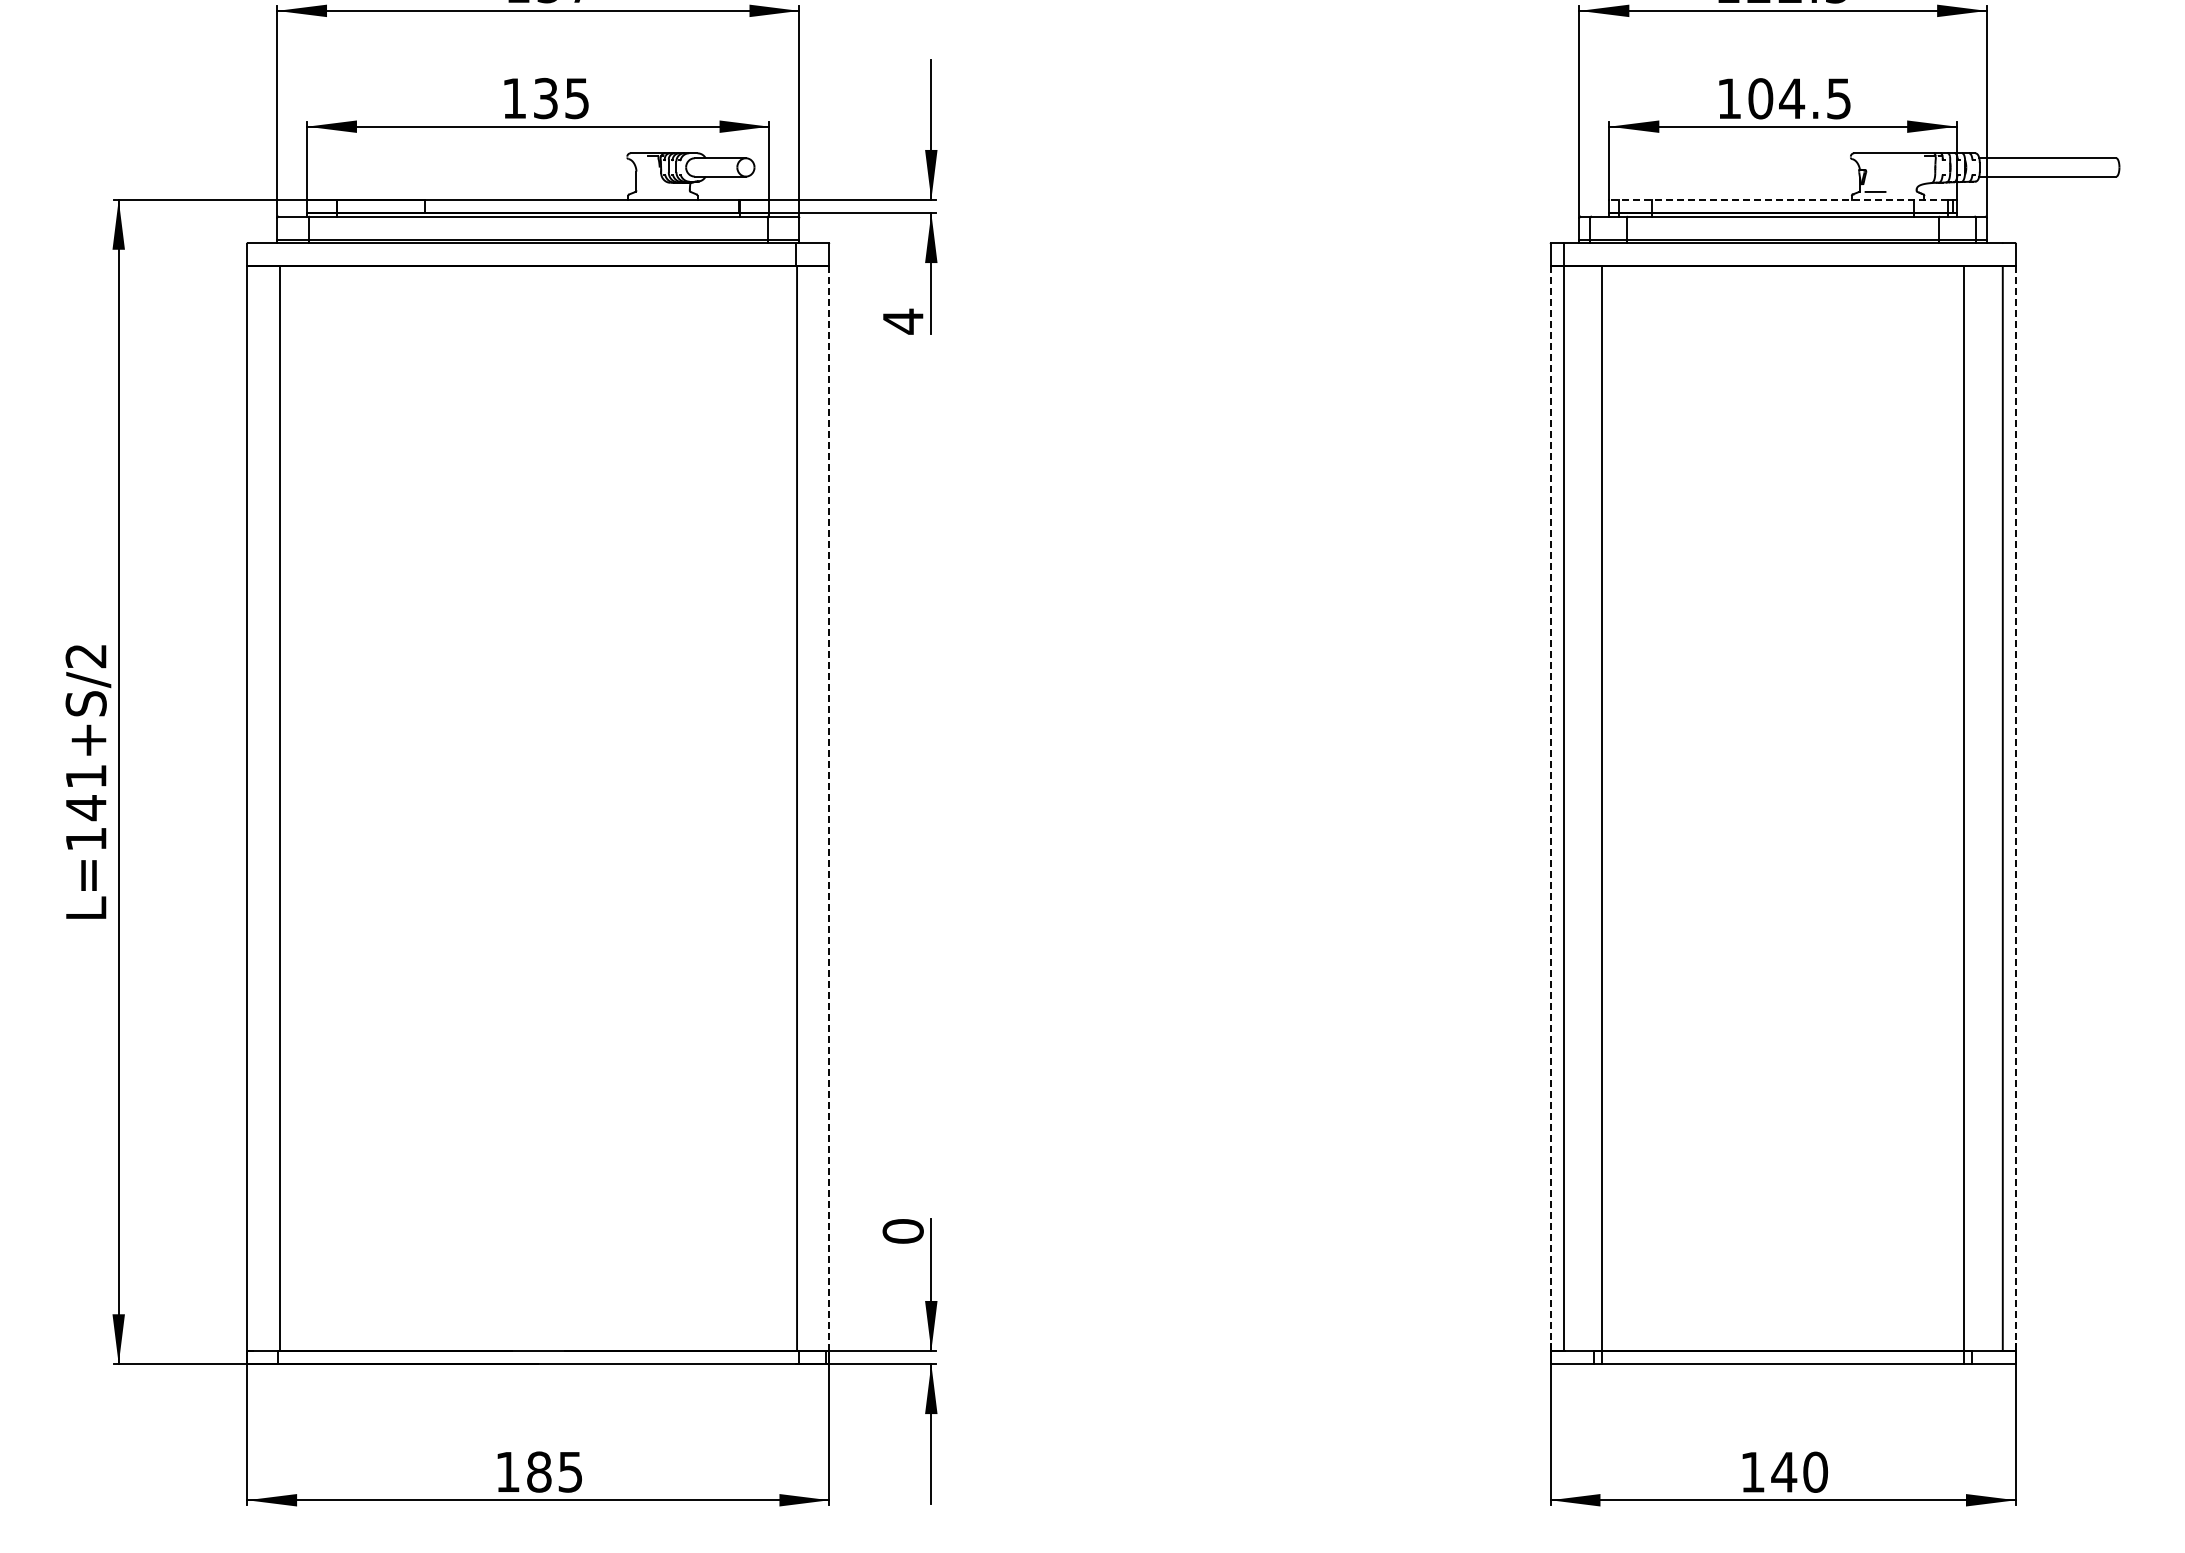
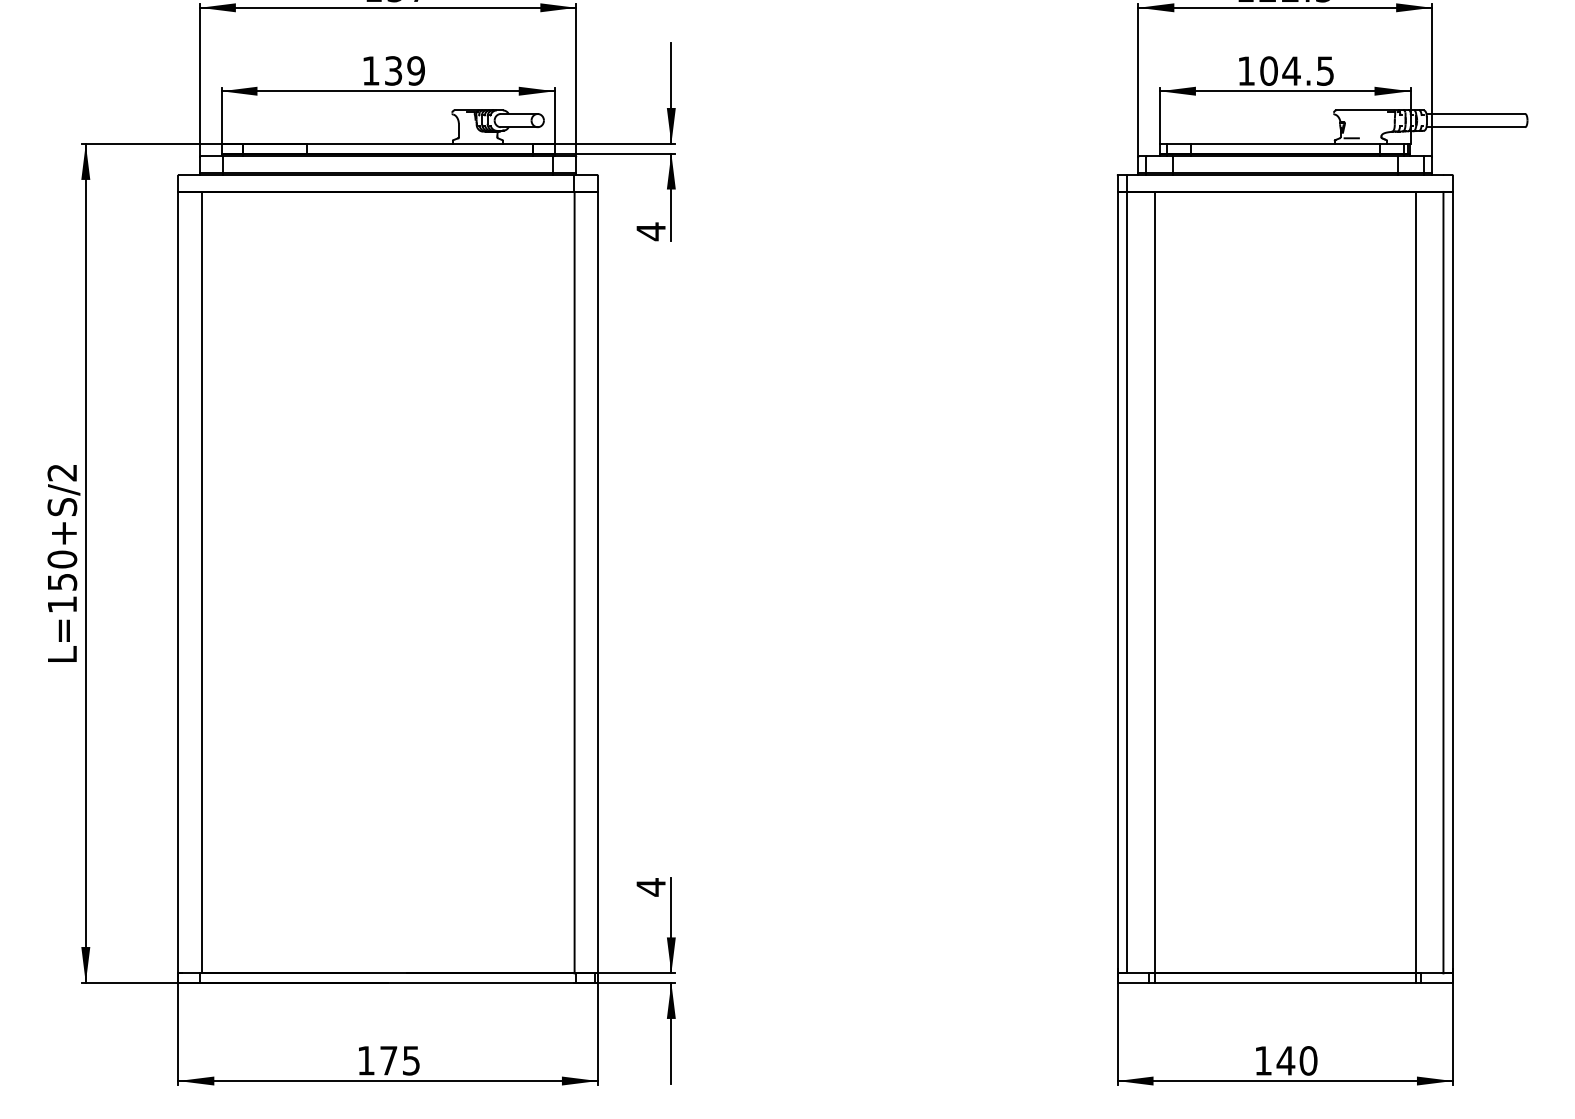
text: (576, 97) -> (415, 70), 135 -> 139
line: (1778, 199) -> (1281, 143), dashed -> solid
text: (85, 792) -> (61, 571), L=141+S/2 -> L=150+S/2
line: (1550, 805) -> (1117, 580), dashed -> solid
line: (2015, 805) -> (1452, 580), dashed -> solid
line: (829, 808) -> (597, 582), dashed -> solid
text: (902, 1231) -> (650, 887), 0 -> 4
text: (539, 1471) -> (389, 1060), 185 -> 175

